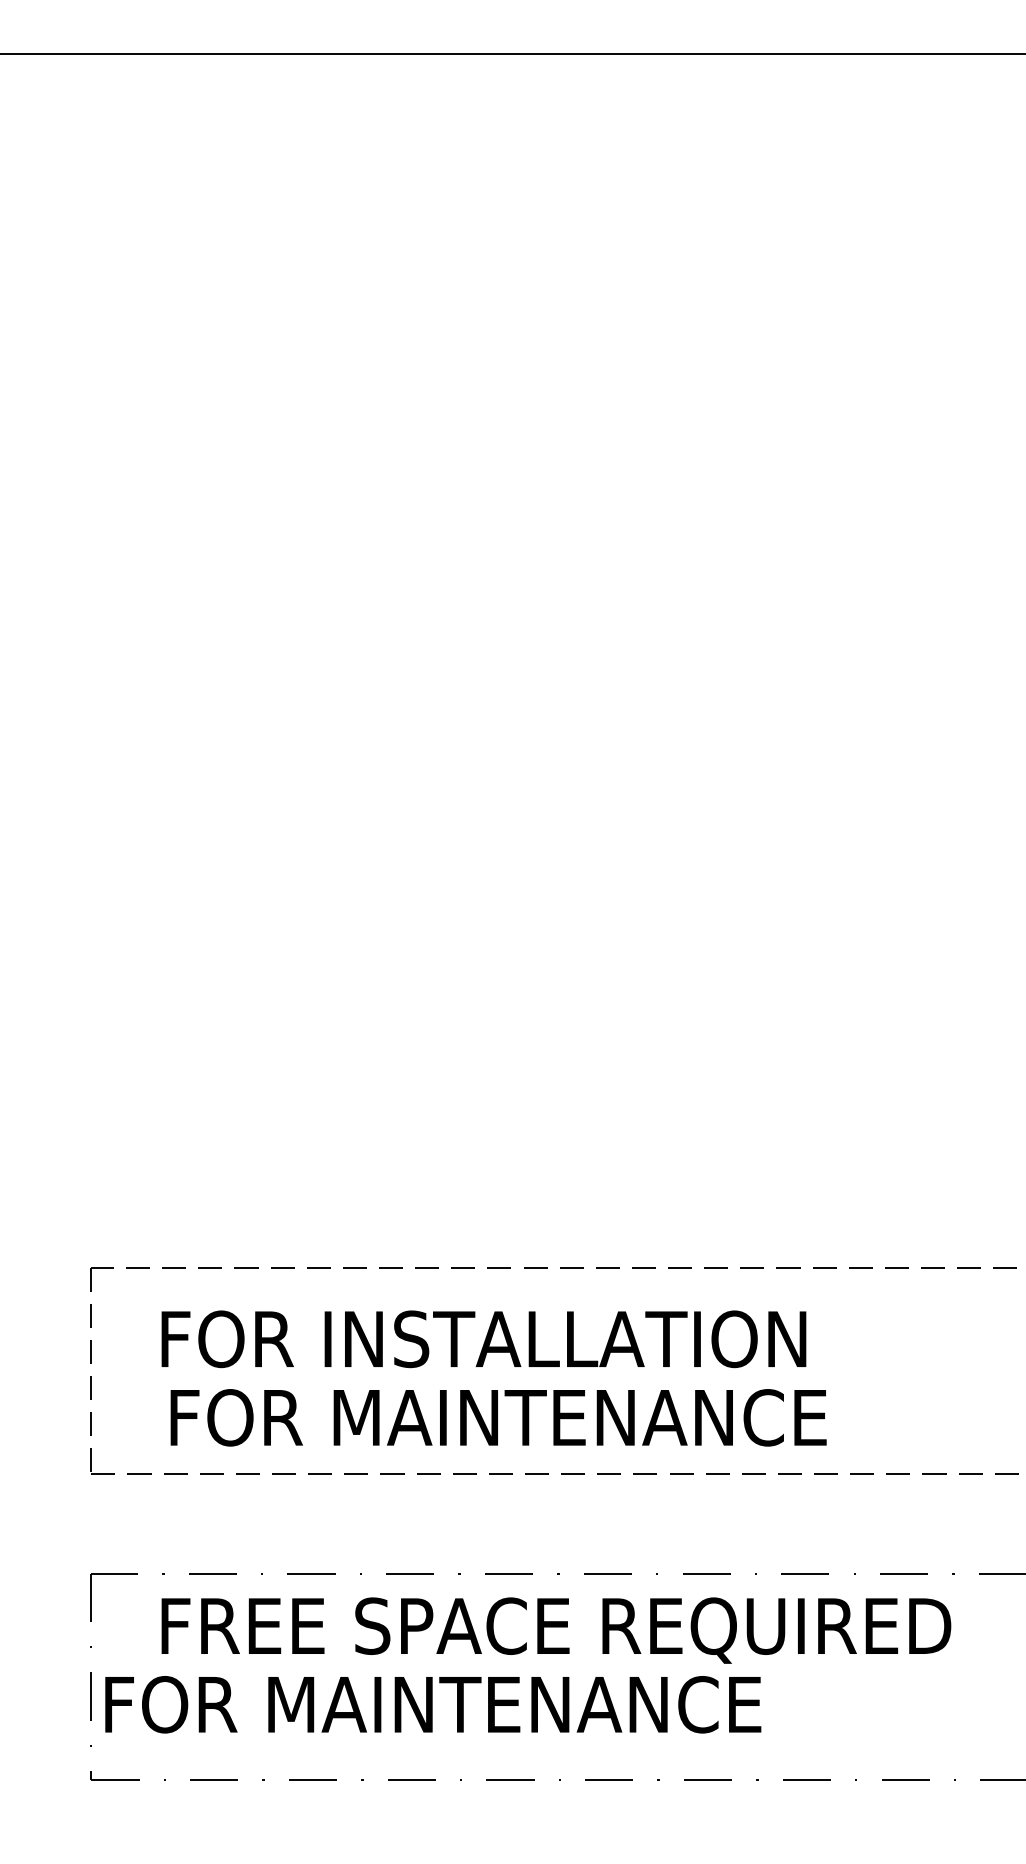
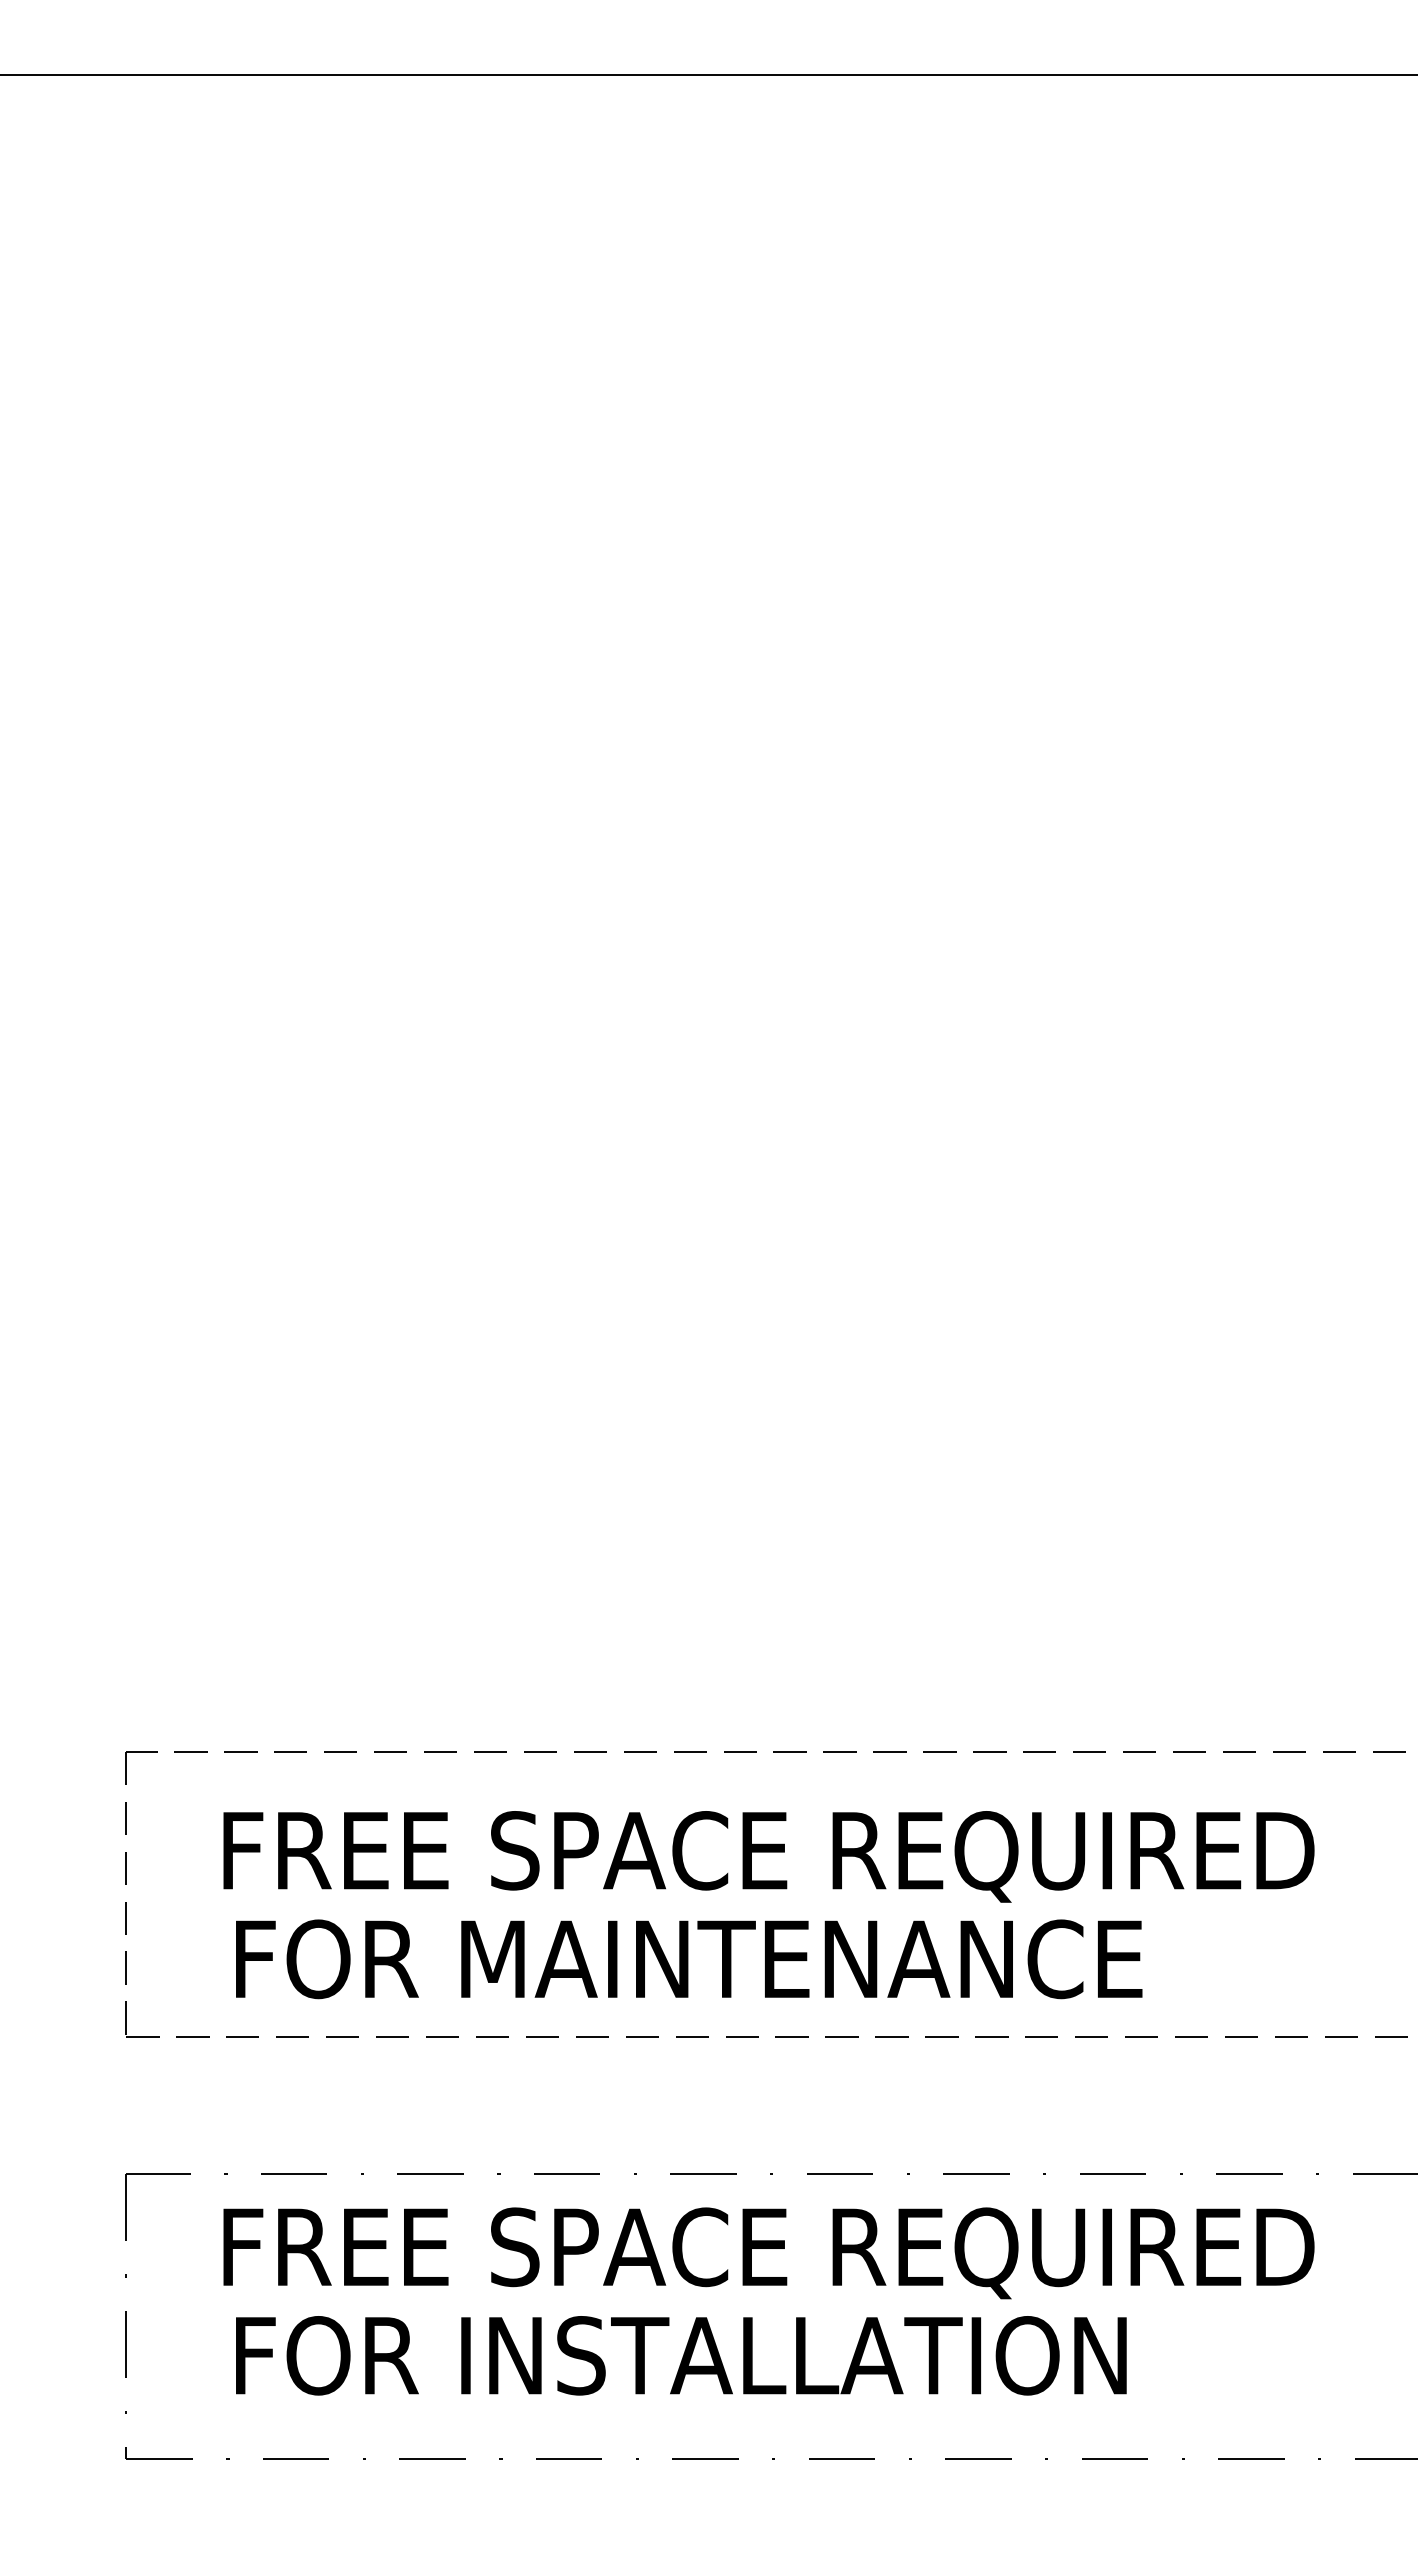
text: (574, 1343) -> (794, 1856), FOR INSTALLATION -> FREE SPACE REQUIRED
text: (459, 1704) -> (635, 2355), FOR MAINTENANCE -> FOR INSTALLATION

